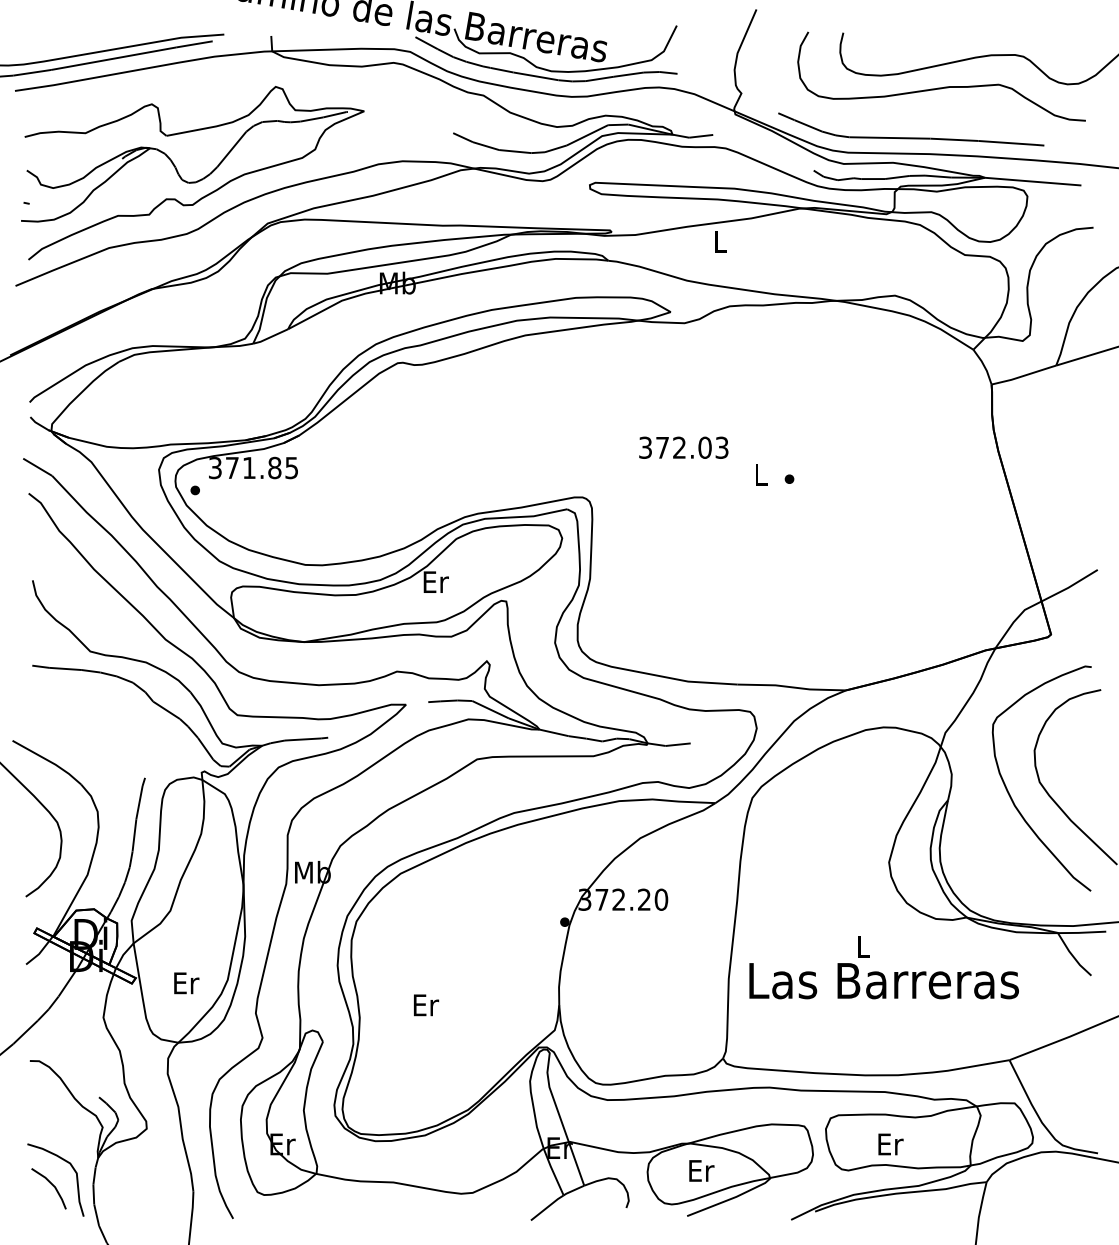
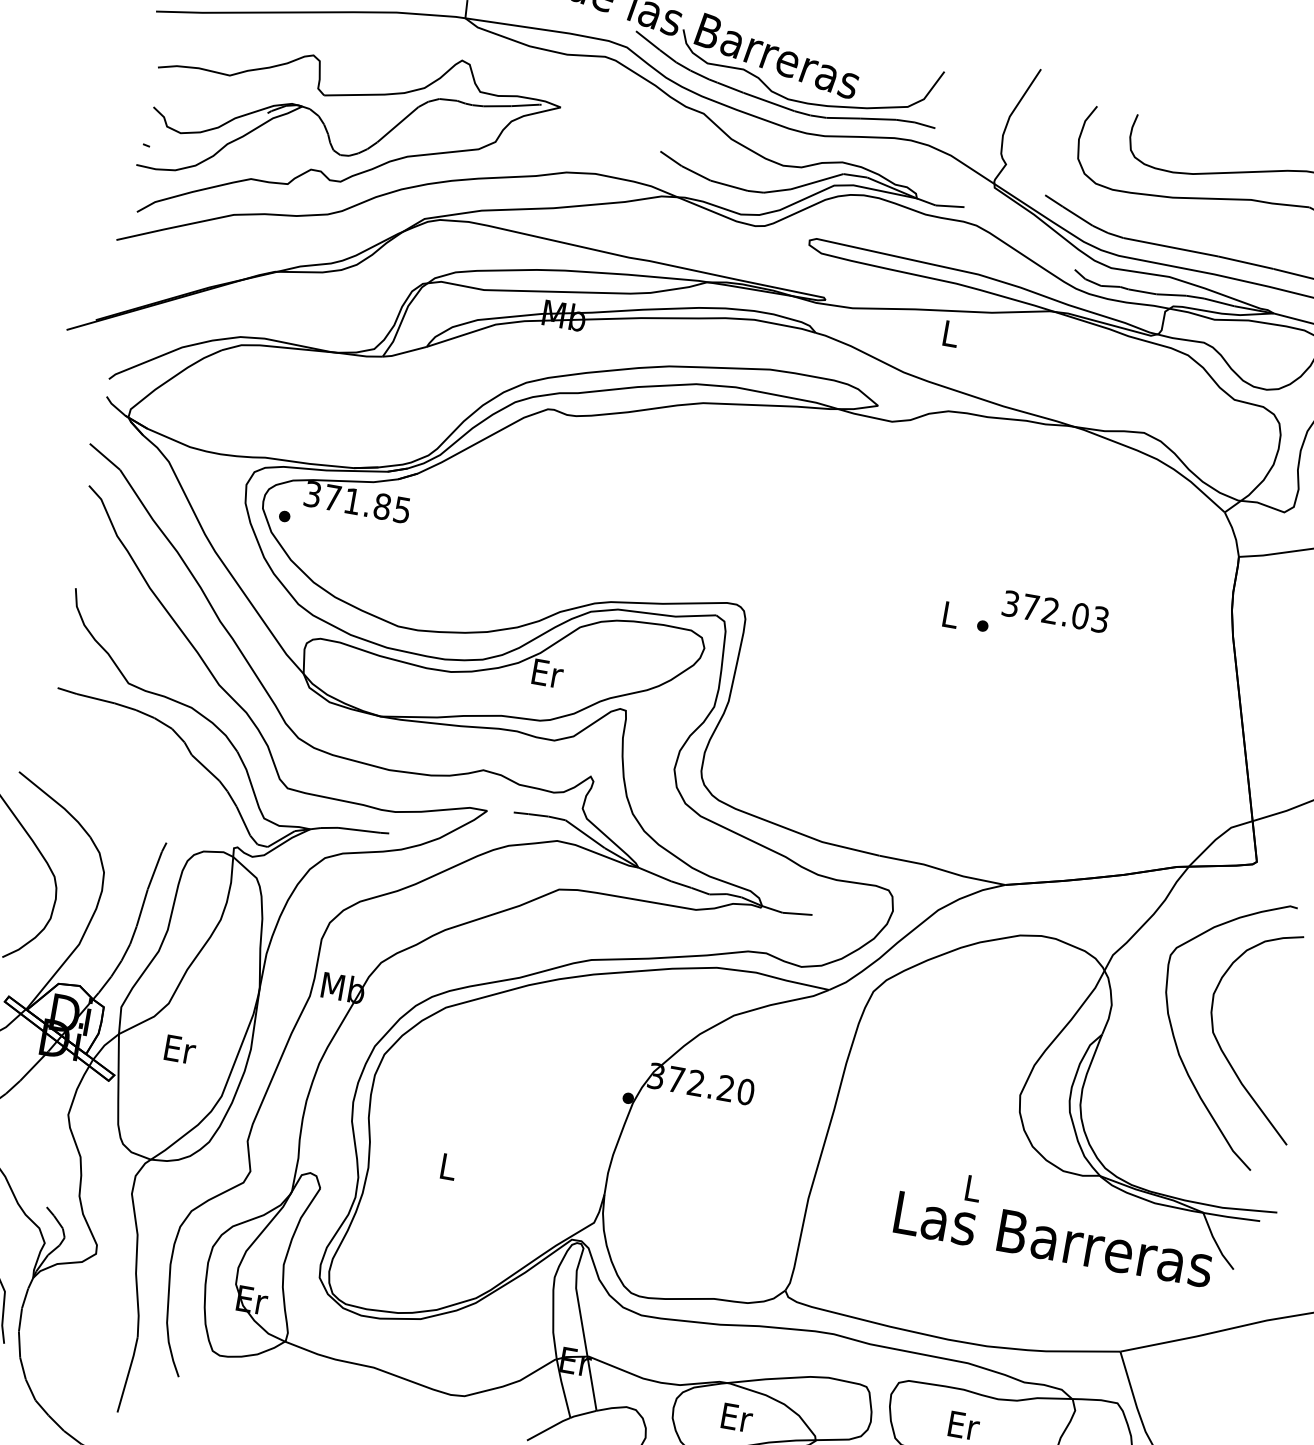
text: (683, 447) -> (1055, 611), moved
text: (883, 981) -> (1053, 1239), moved
text: (186, 983) -> (180, 1049), moved
text: (426, 1005) -> (449, 1167), Er -> L

